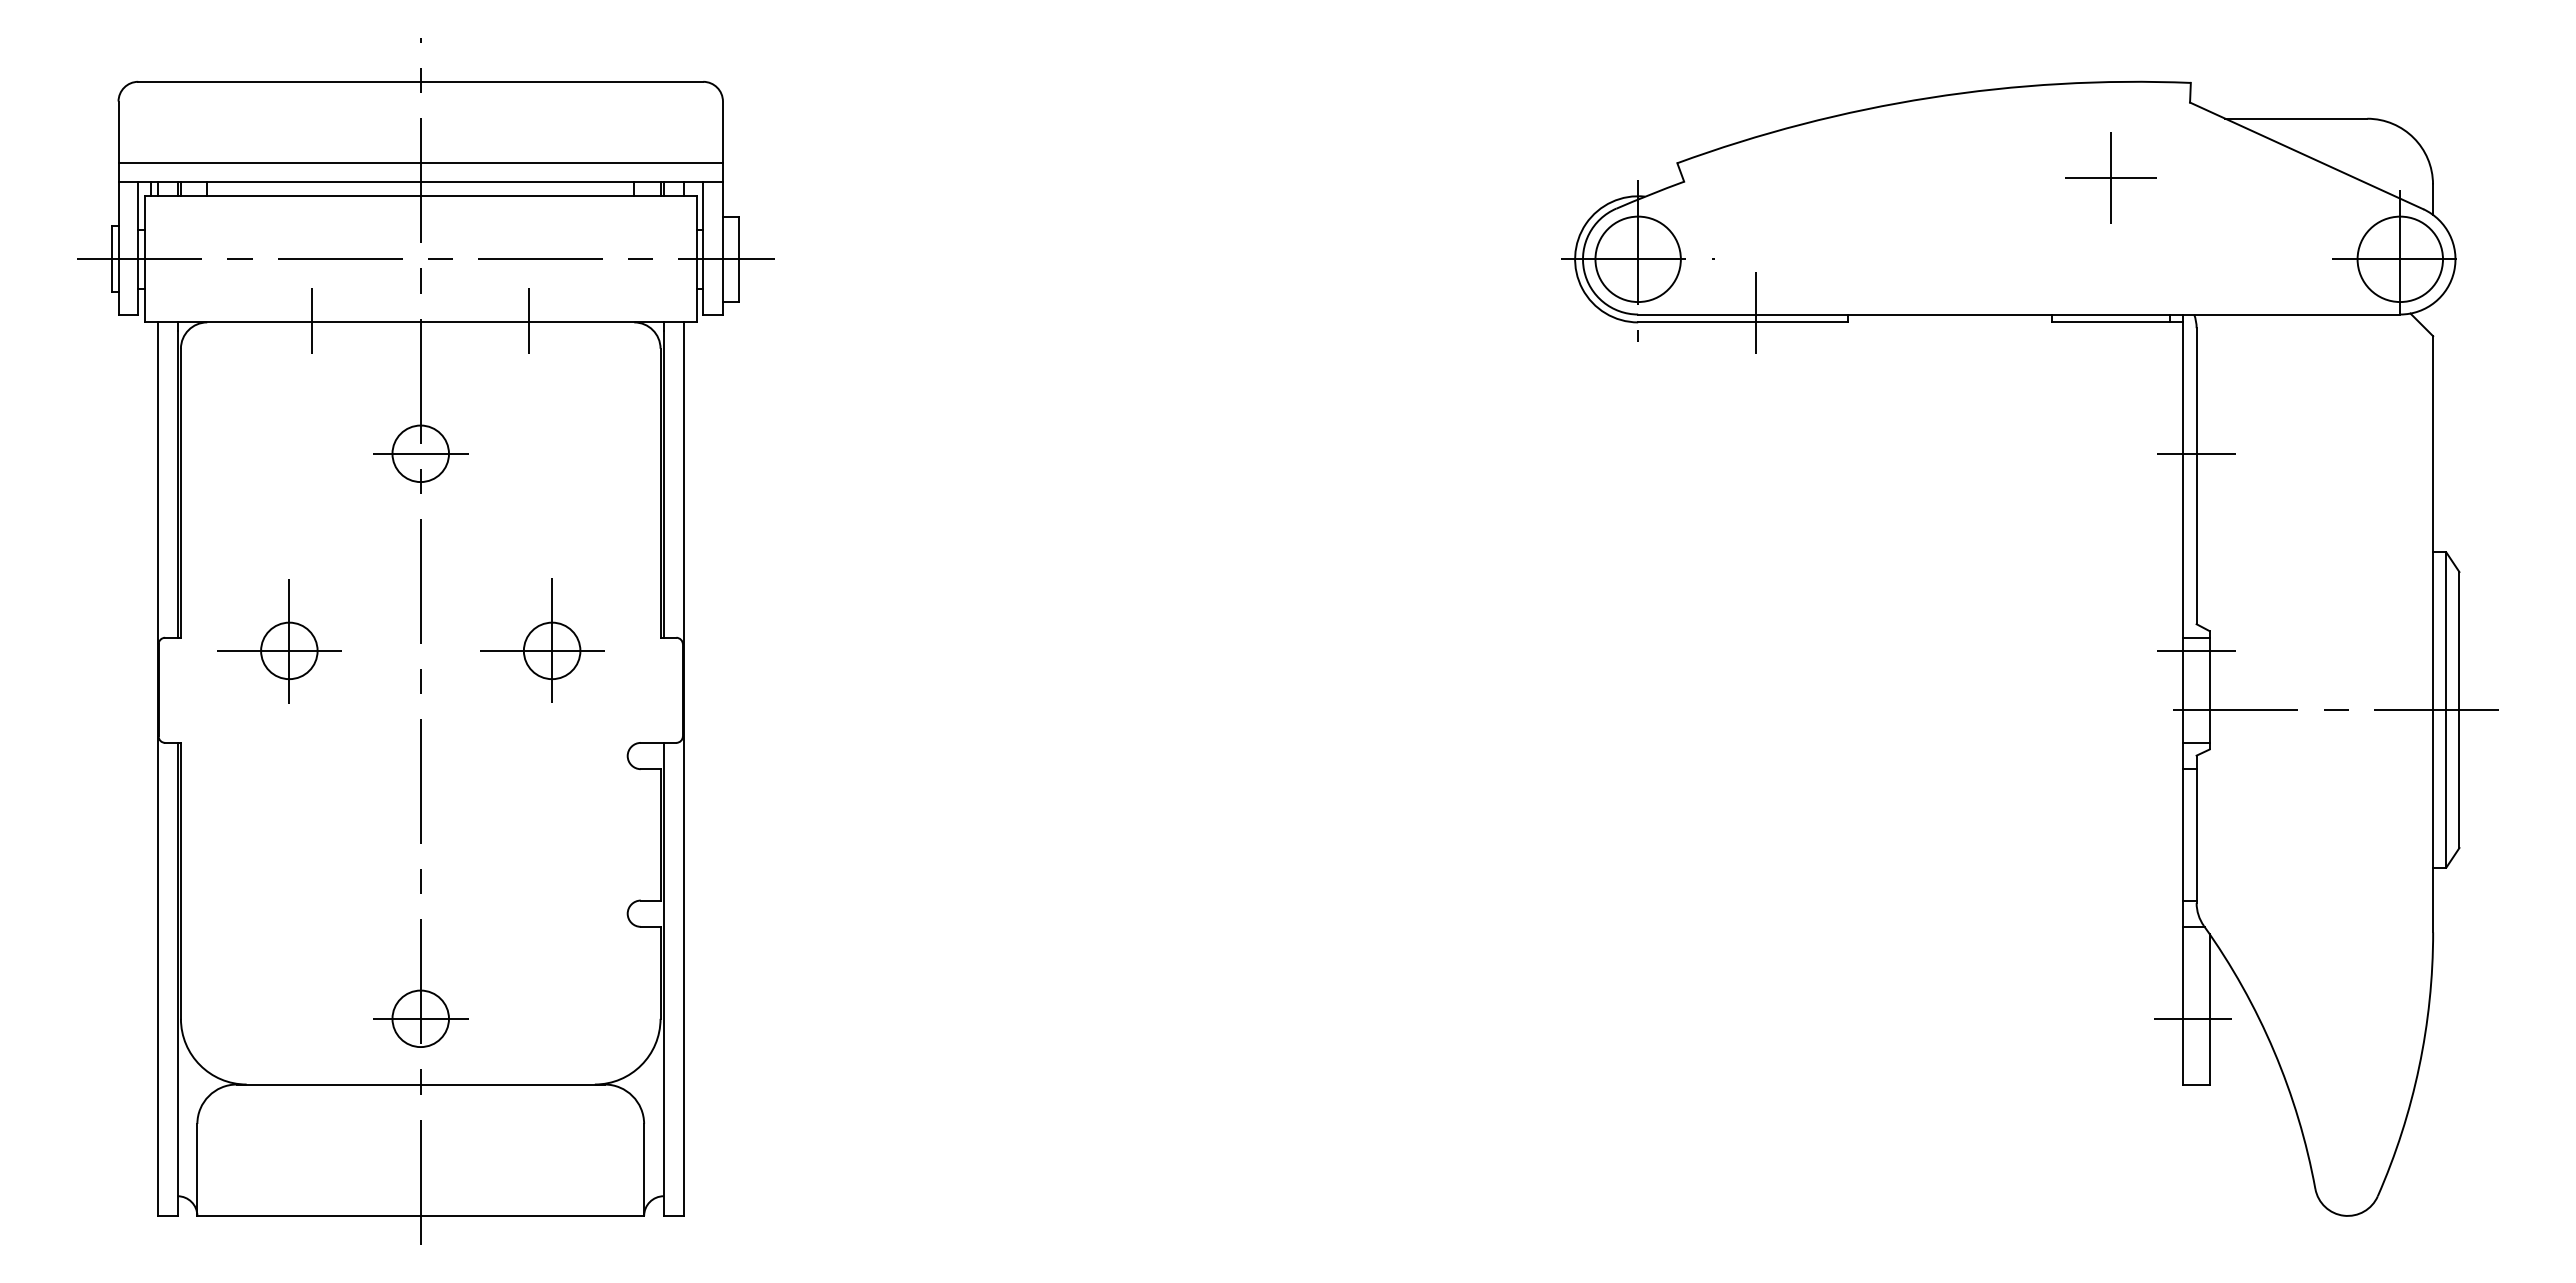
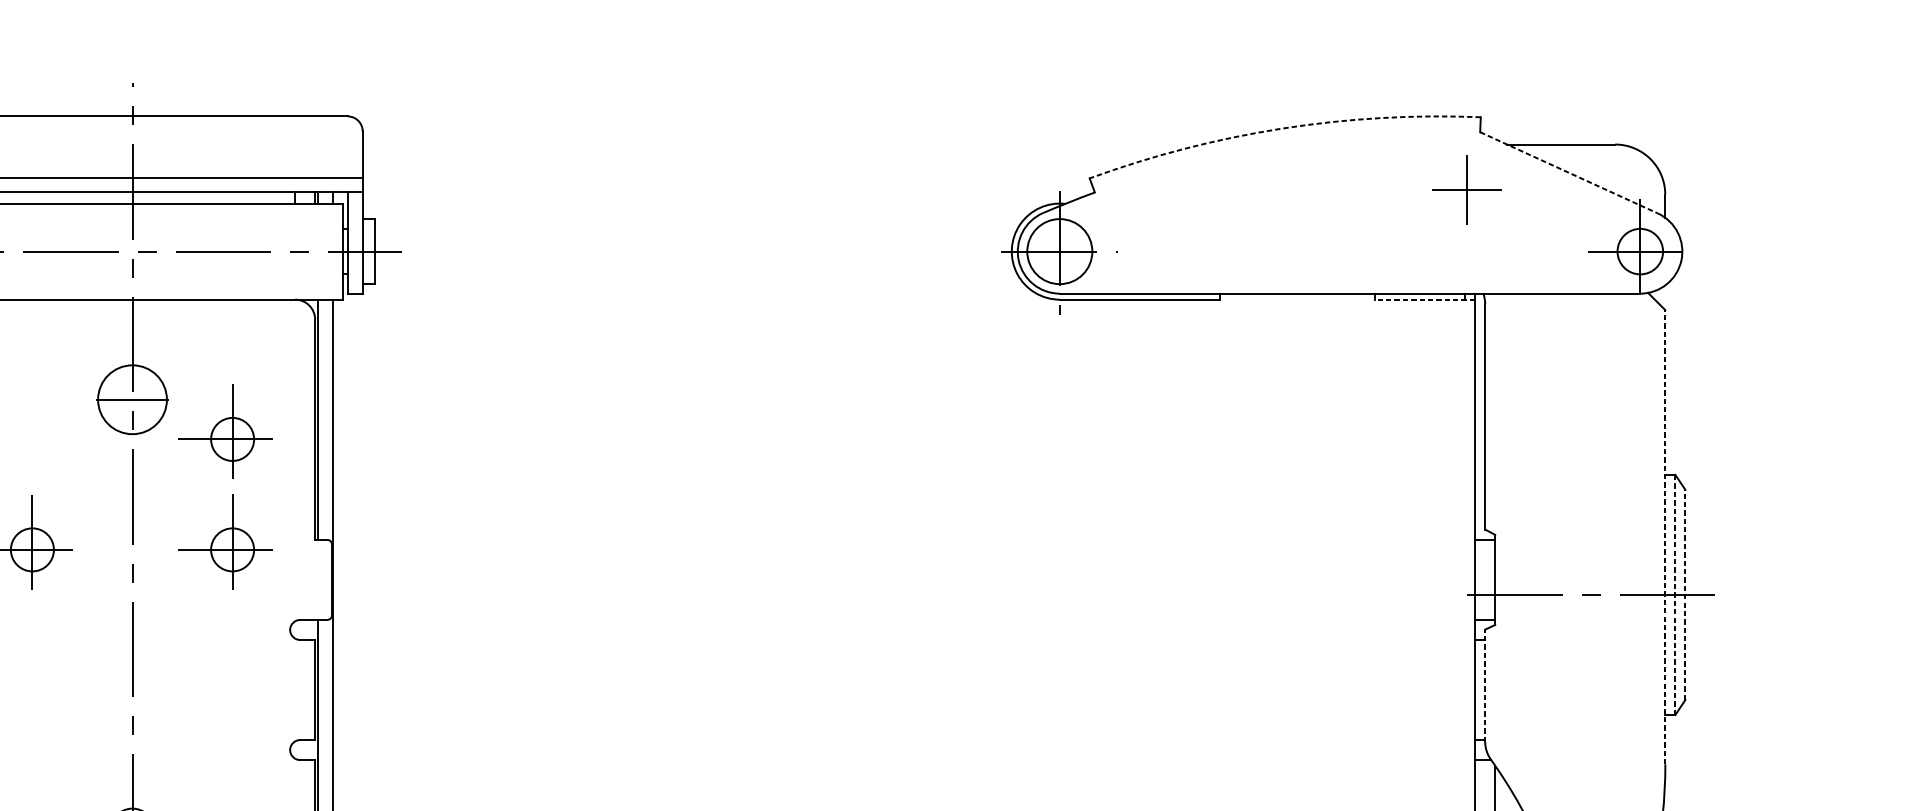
arc: (1930, 97) -> (1282, 128), solid -> dashed
line: (2307, 156) -> (1569, 173), solid -> dashed
part: (2110, 177) -> (1466, 189), moved
circle: (2400, 259) -> (1640, 251), size x0.7
line: (1756, 313) -> (1149, 292), removed
line: (312, 320) -> (50, 298), removed
line: (529, 320) -> (215, 298), removed
line: (2117, 322) -> (1424, 299), solid -> dashed
circle: (420, 453) -> (132, 399), size x1.6
line: (2196, 453) -> (1485, 399), removed
part: (542, 495) -> (225, 431), added
line: (2433, 633) -> (1665, 536), solid -> dashed
line: (2196, 650) -> (1485, 549), removed
line: (2446, 710) -> (1675, 595), solid -> dashed
line: (2459, 710) -> (1685, 595), solid -> dashed
line: (2196, 829) -> (1485, 685), solid -> dashed

